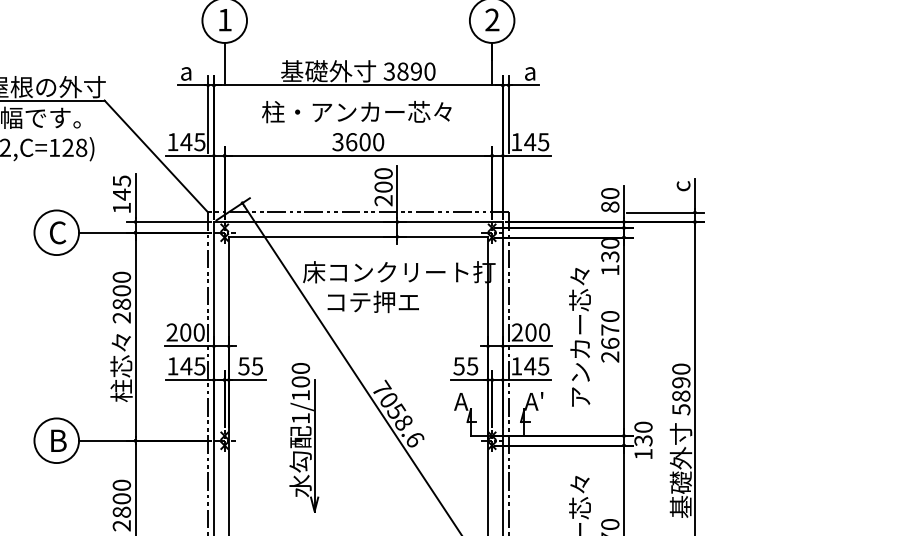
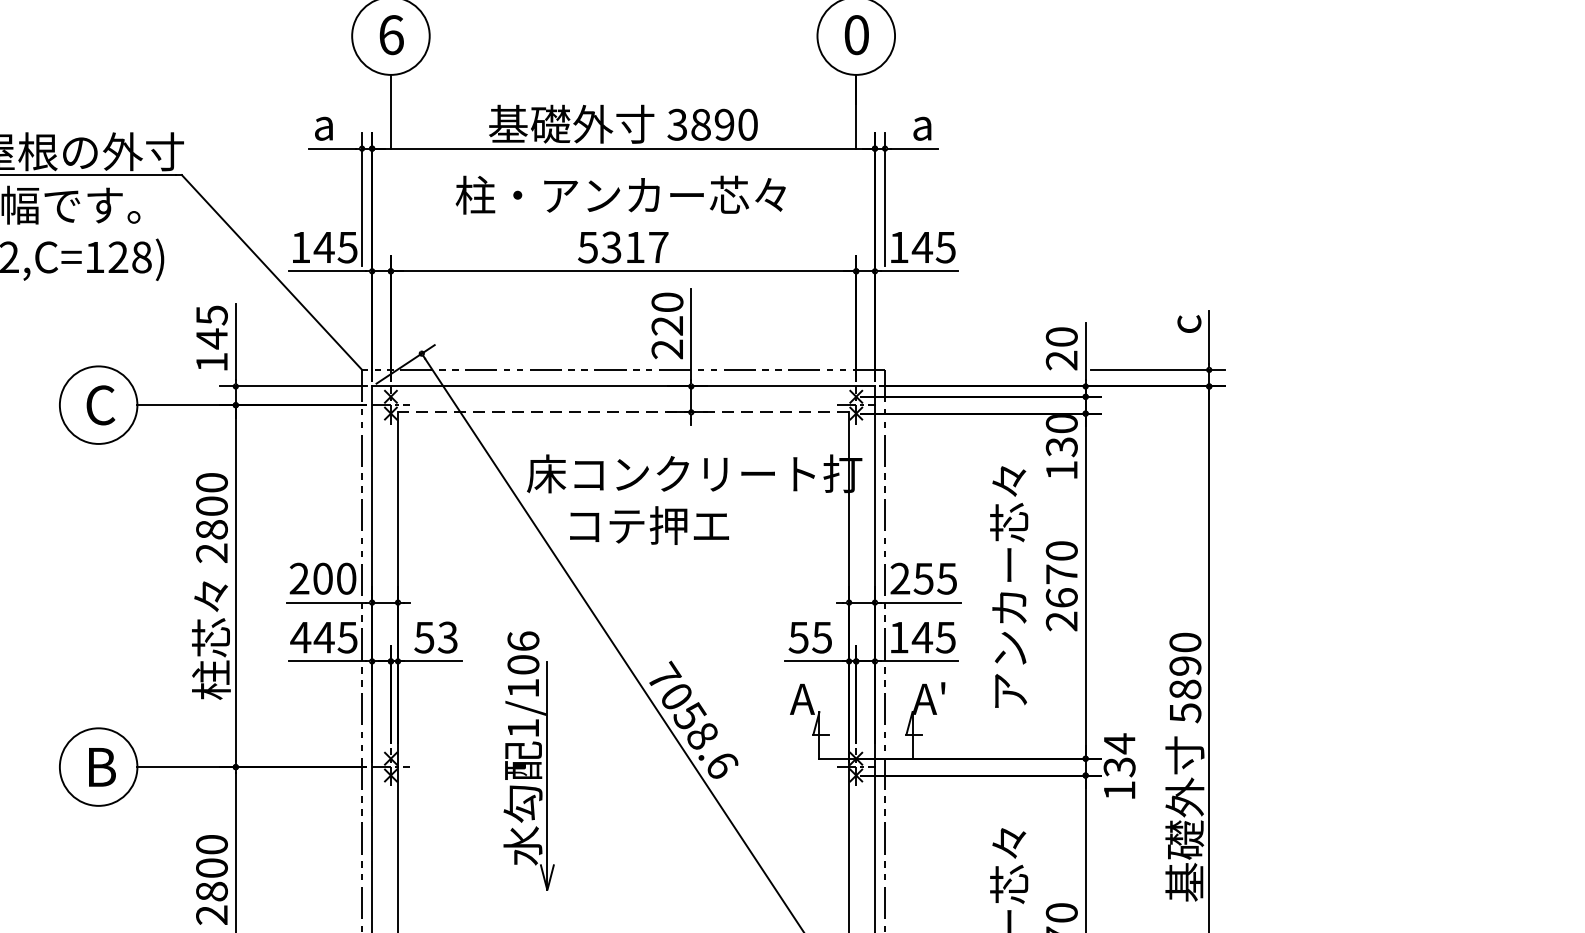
text: (225, 19) -> (392, 34), 1 -> 6
text: (492, 19) -> (856, 34), 2 -> 0
text: (358, 142) -> (623, 248), 3600 -> 5317
text: (383, 186) -> (667, 324), 200 -> 220
text: (610, 206) -> (1062, 359), 80 -> 20
line: (358, 236) -> (623, 411), solid -> dashed
text: (537, 332) -> (935, 578), 200 -> 255
text: (257, 365) -> (447, 636), 55 -> 53
text: (172, 366) -> (300, 637), 145 -> 445
text: (300, 367) -> (522, 639), 1/100 -> 1/106
text: (643, 427) -> (1119, 744), 130 -> 134

